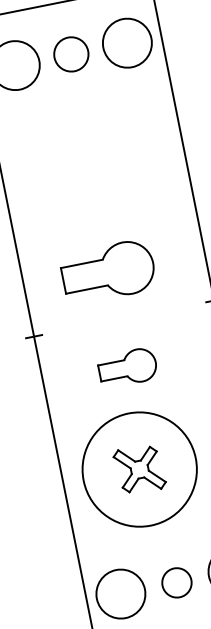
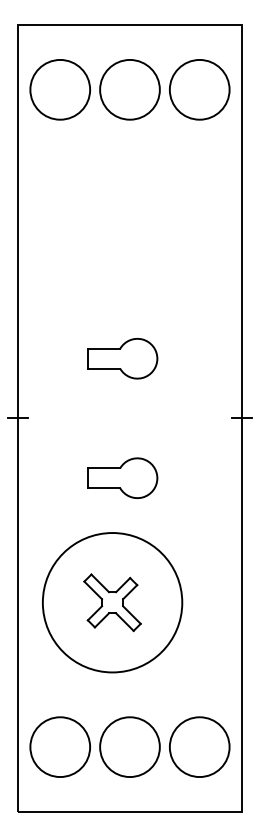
circle: (70, 54) -> (129, 89), size x1.43
part: (108, 271) -> (122, 358), size x0.62
circle: (176, 583) -> (129, 747), size x1.67

